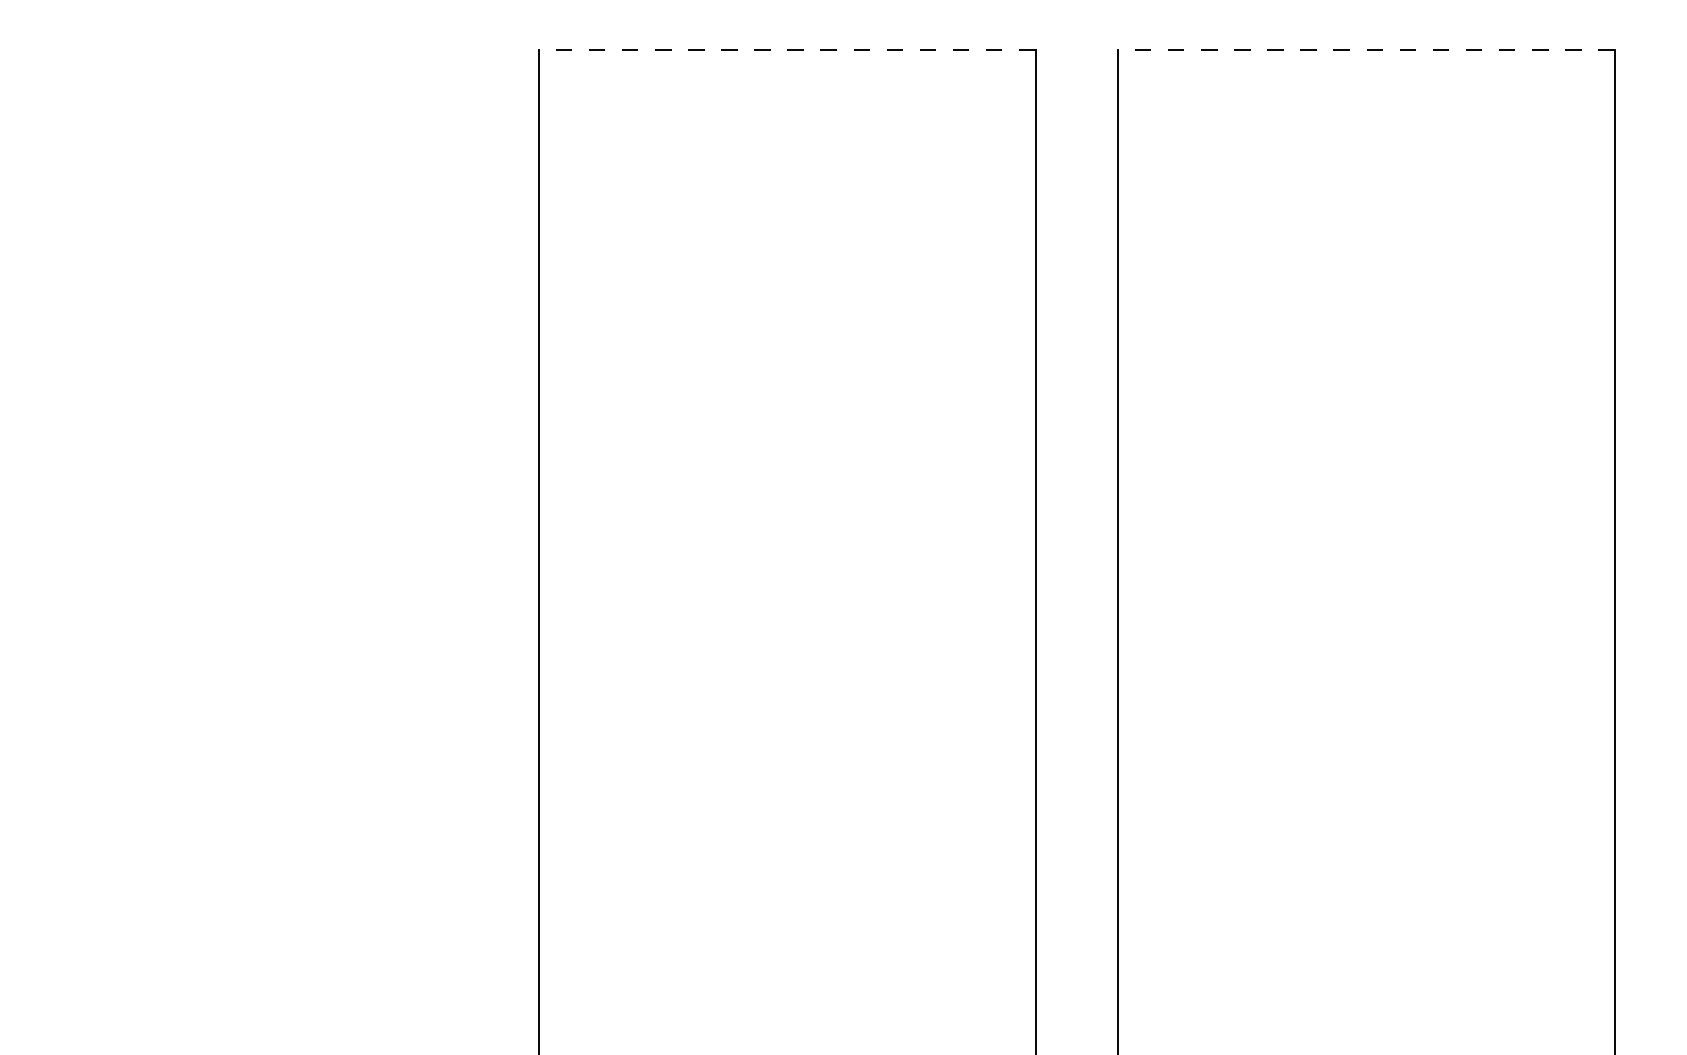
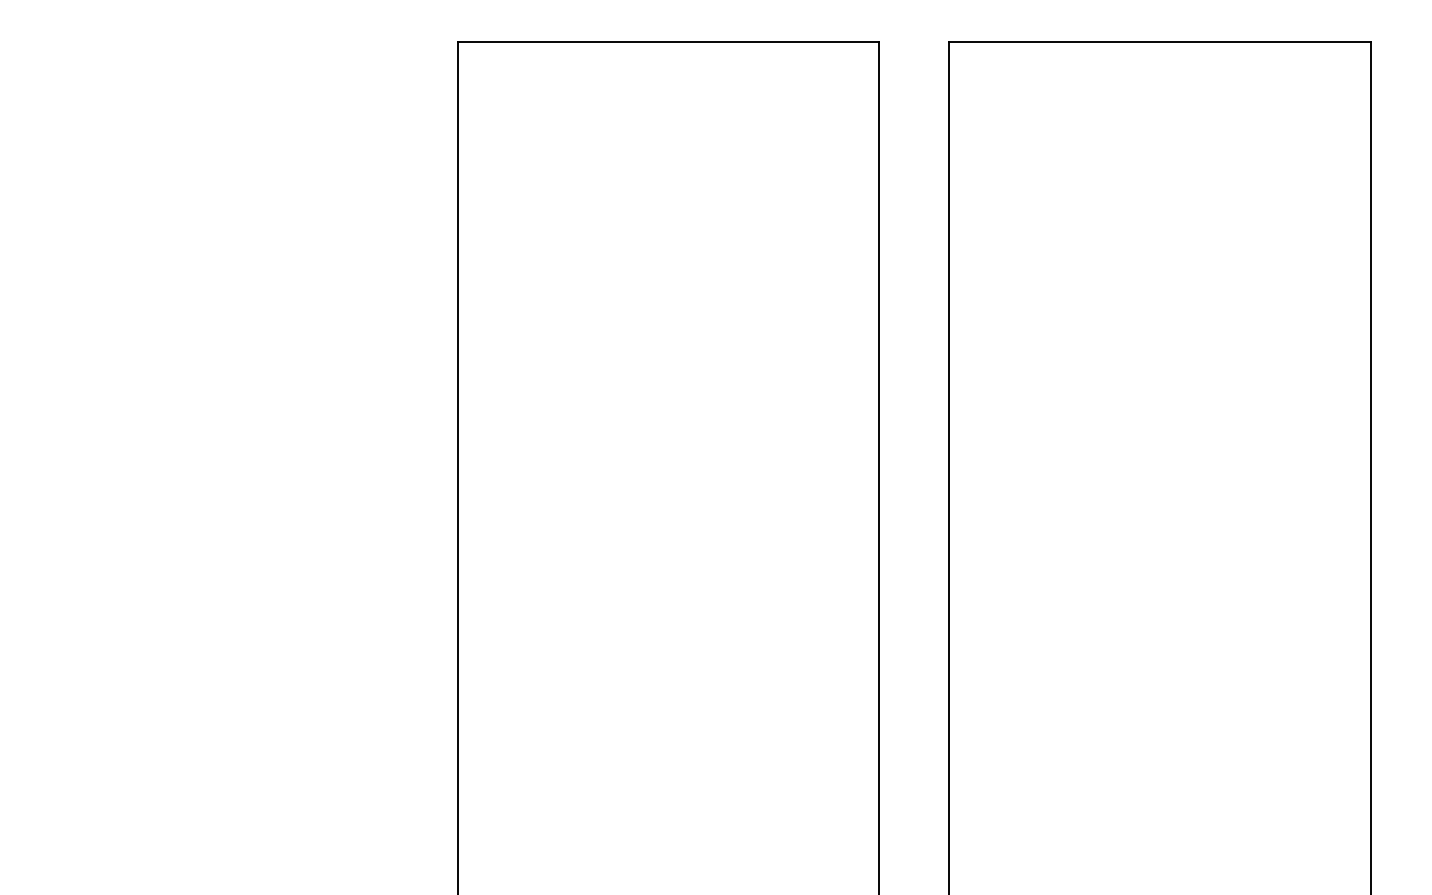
line: (786, 50) -> (667, 42), dashed -> solid
line: (1365, 50) -> (1159, 42), dashed -> solid

